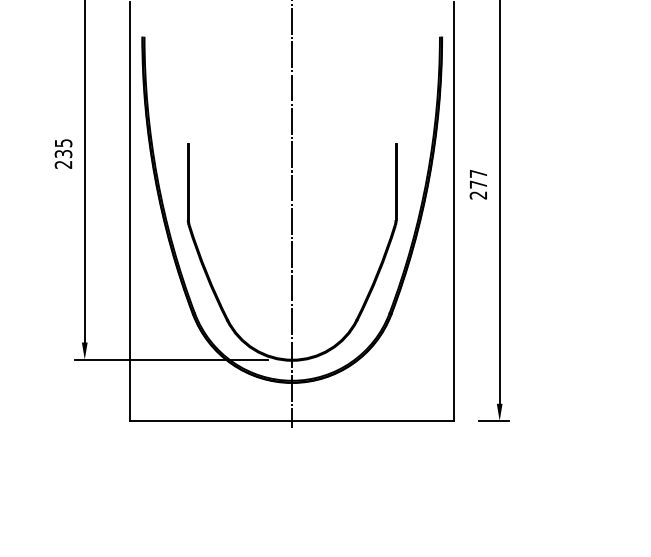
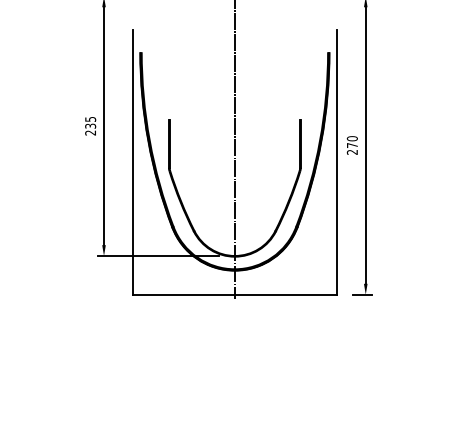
text: (477, 173) -> (351, 138), 277 -> 270

